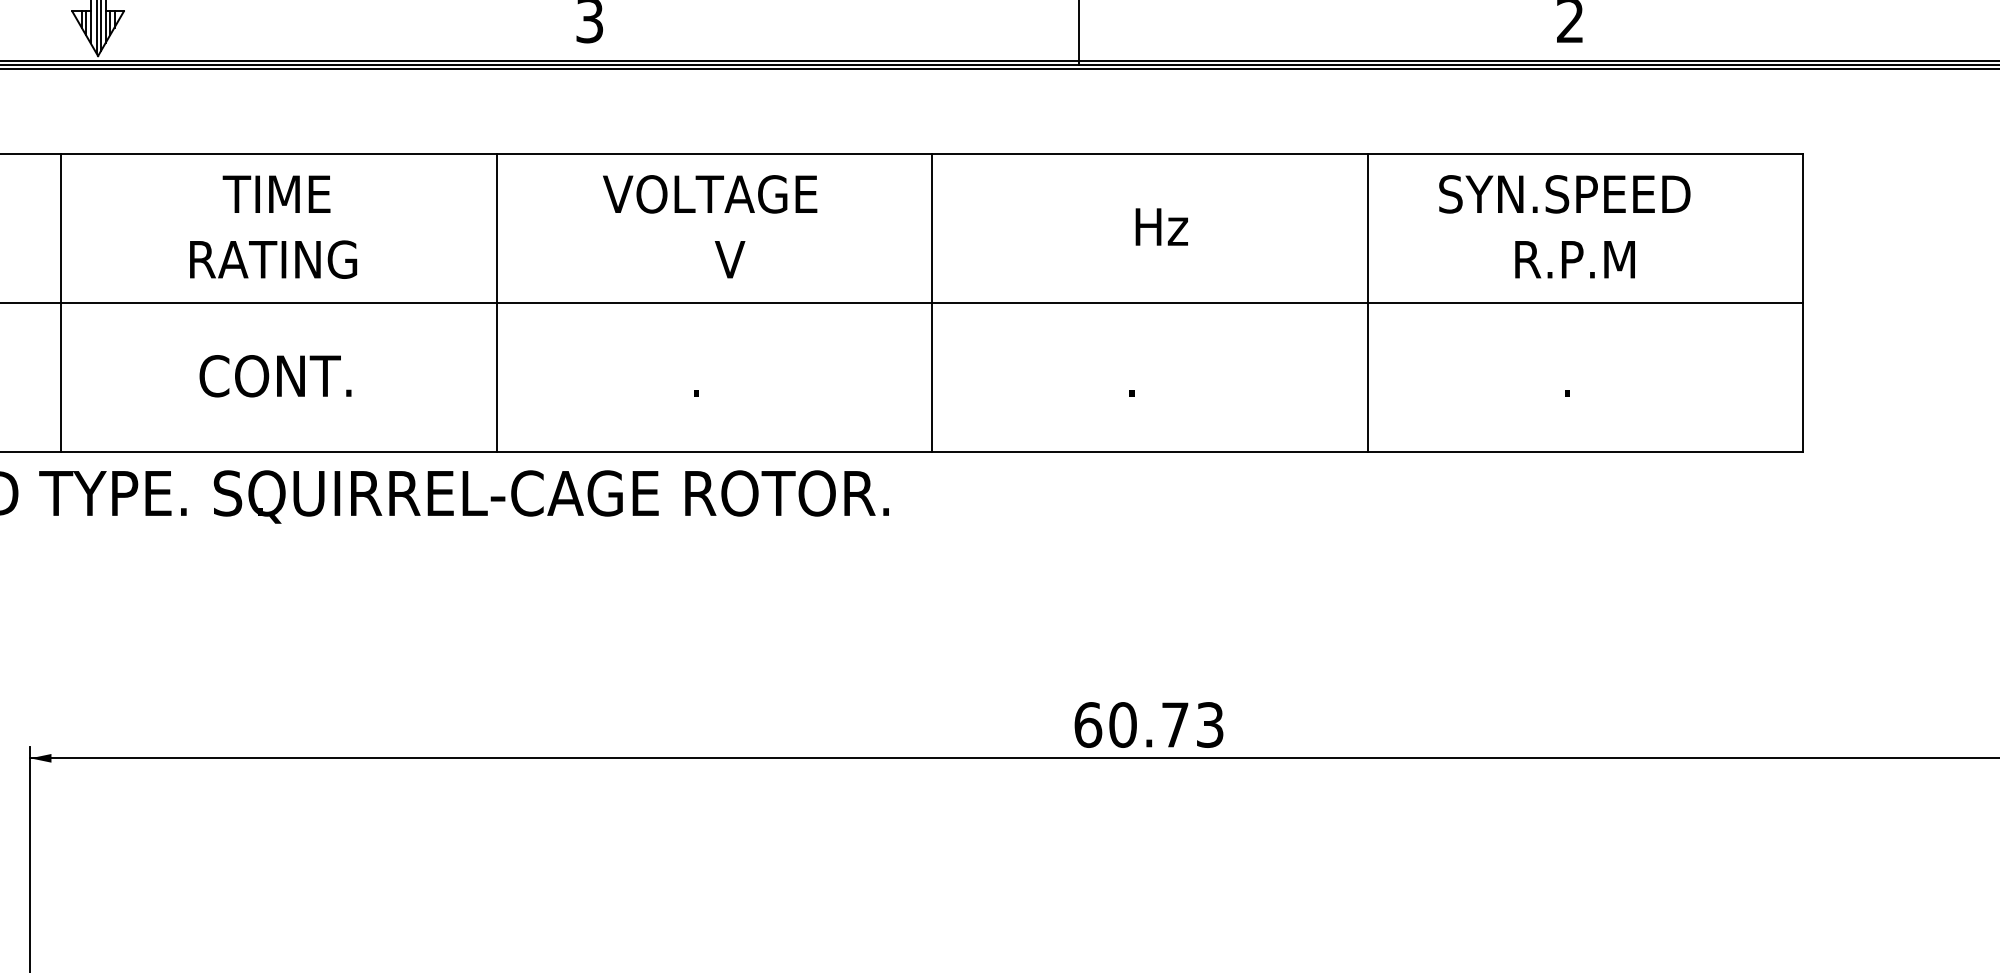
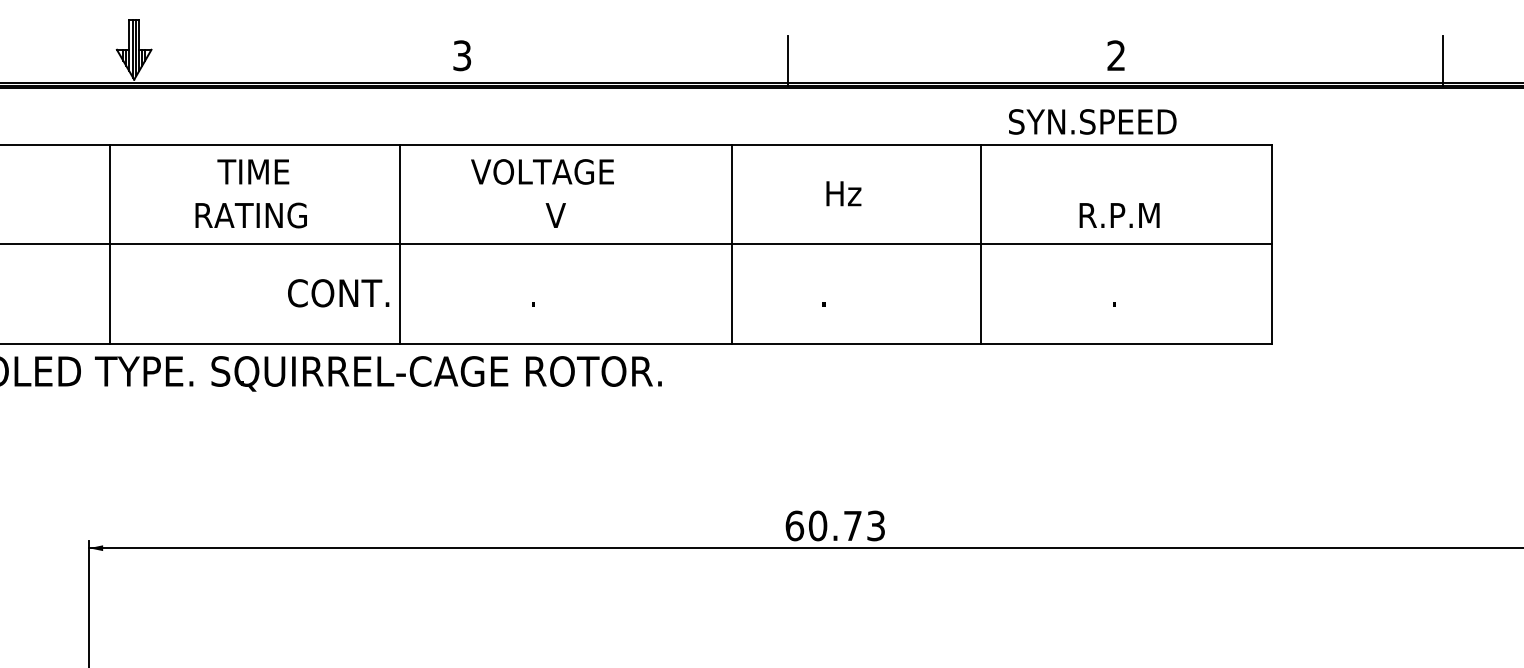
text: (1564, 193) -> (1092, 121), moved
line: (931, 301) -> (731, 243), moved
text: (275, 376) -> (338, 293), moved

